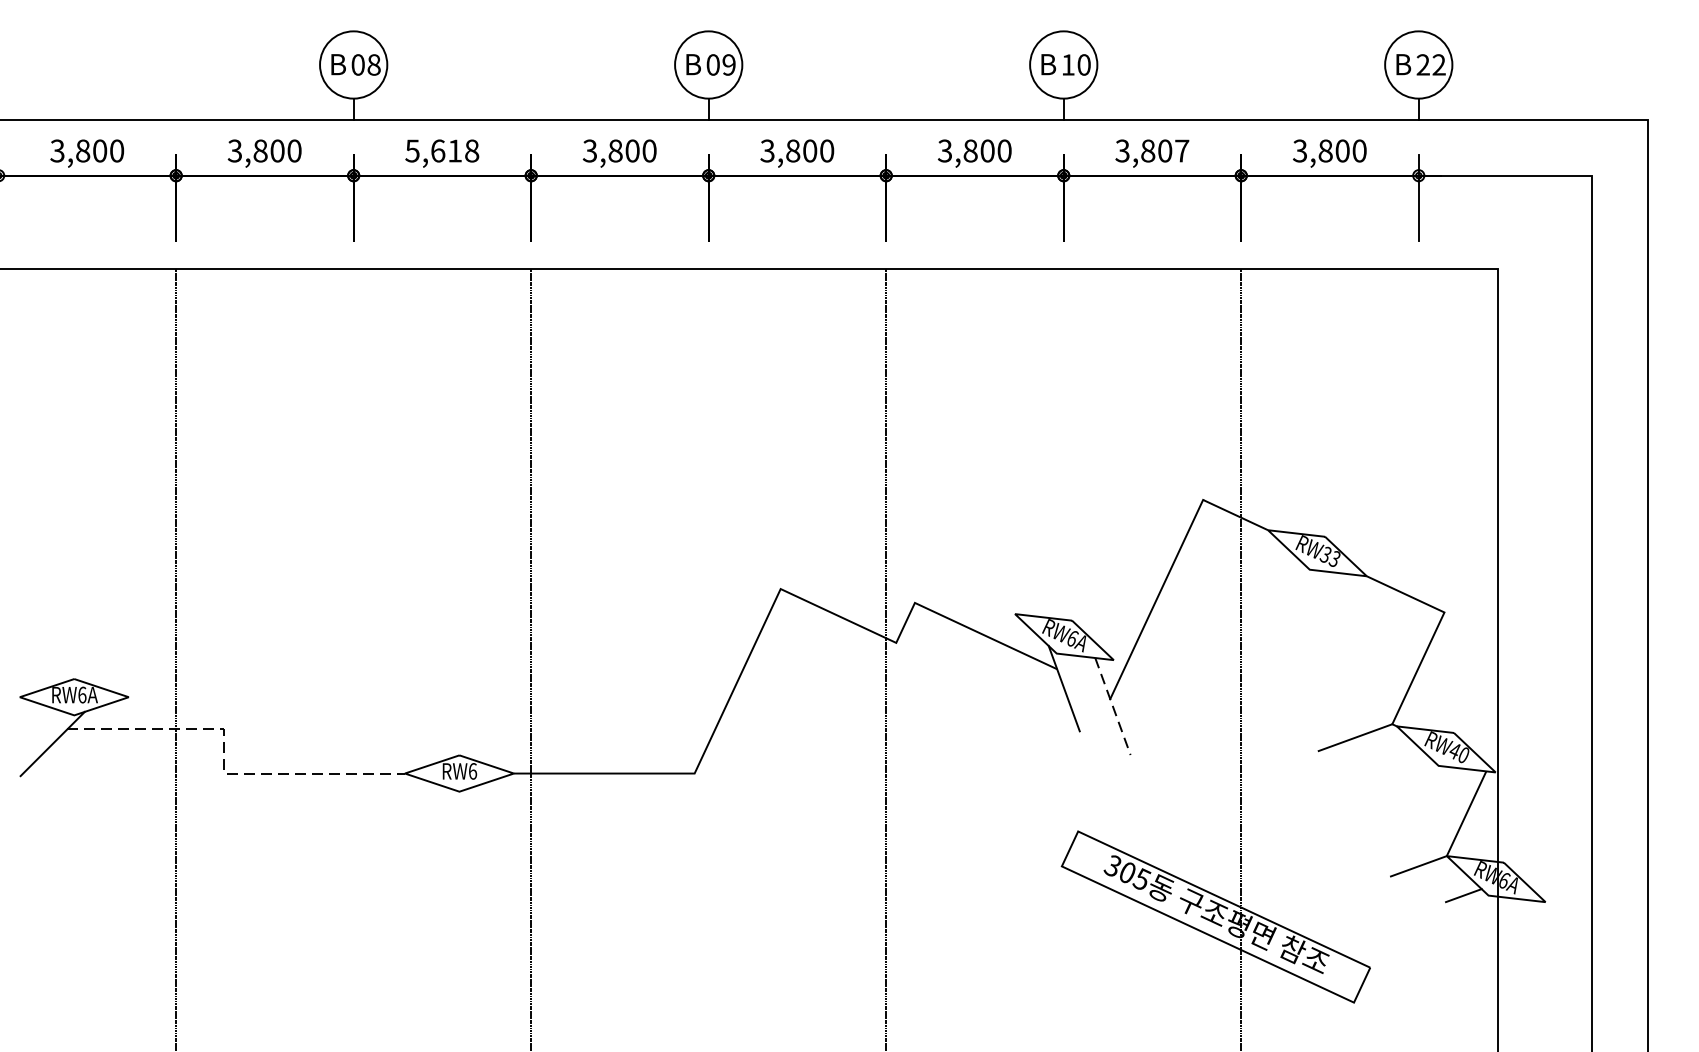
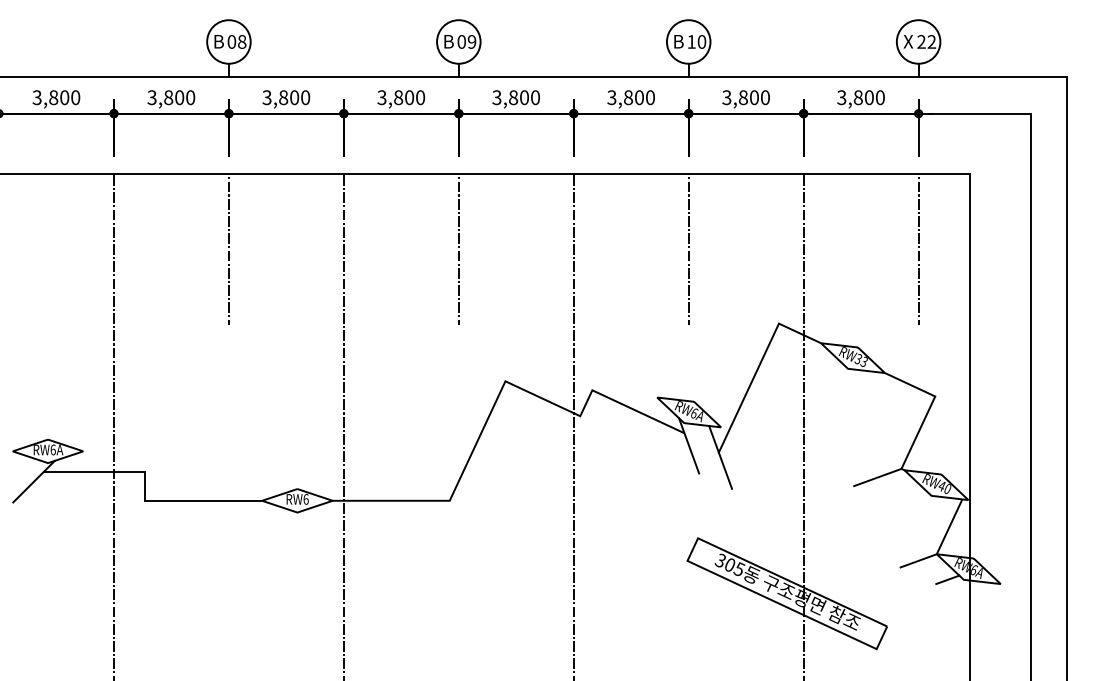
text: (1403, 64) -> (908, 41), B -> X
text: (442, 150) -> (286, 97), 5,618 -> 3,800
text: (1182, 150) -> (765, 97), 3,807 -> 3,800
line: (353, 385) -> (228, 249), added
line: (708, 385) -> (458, 249), added
line: (1063, 385) -> (688, 249), added
line: (1418, 385) -> (918, 249), added
line: (1112, 706) -> (720, 457), dashed -> solid
line: (224, 762) -> (145, 493), dashed -> solid

